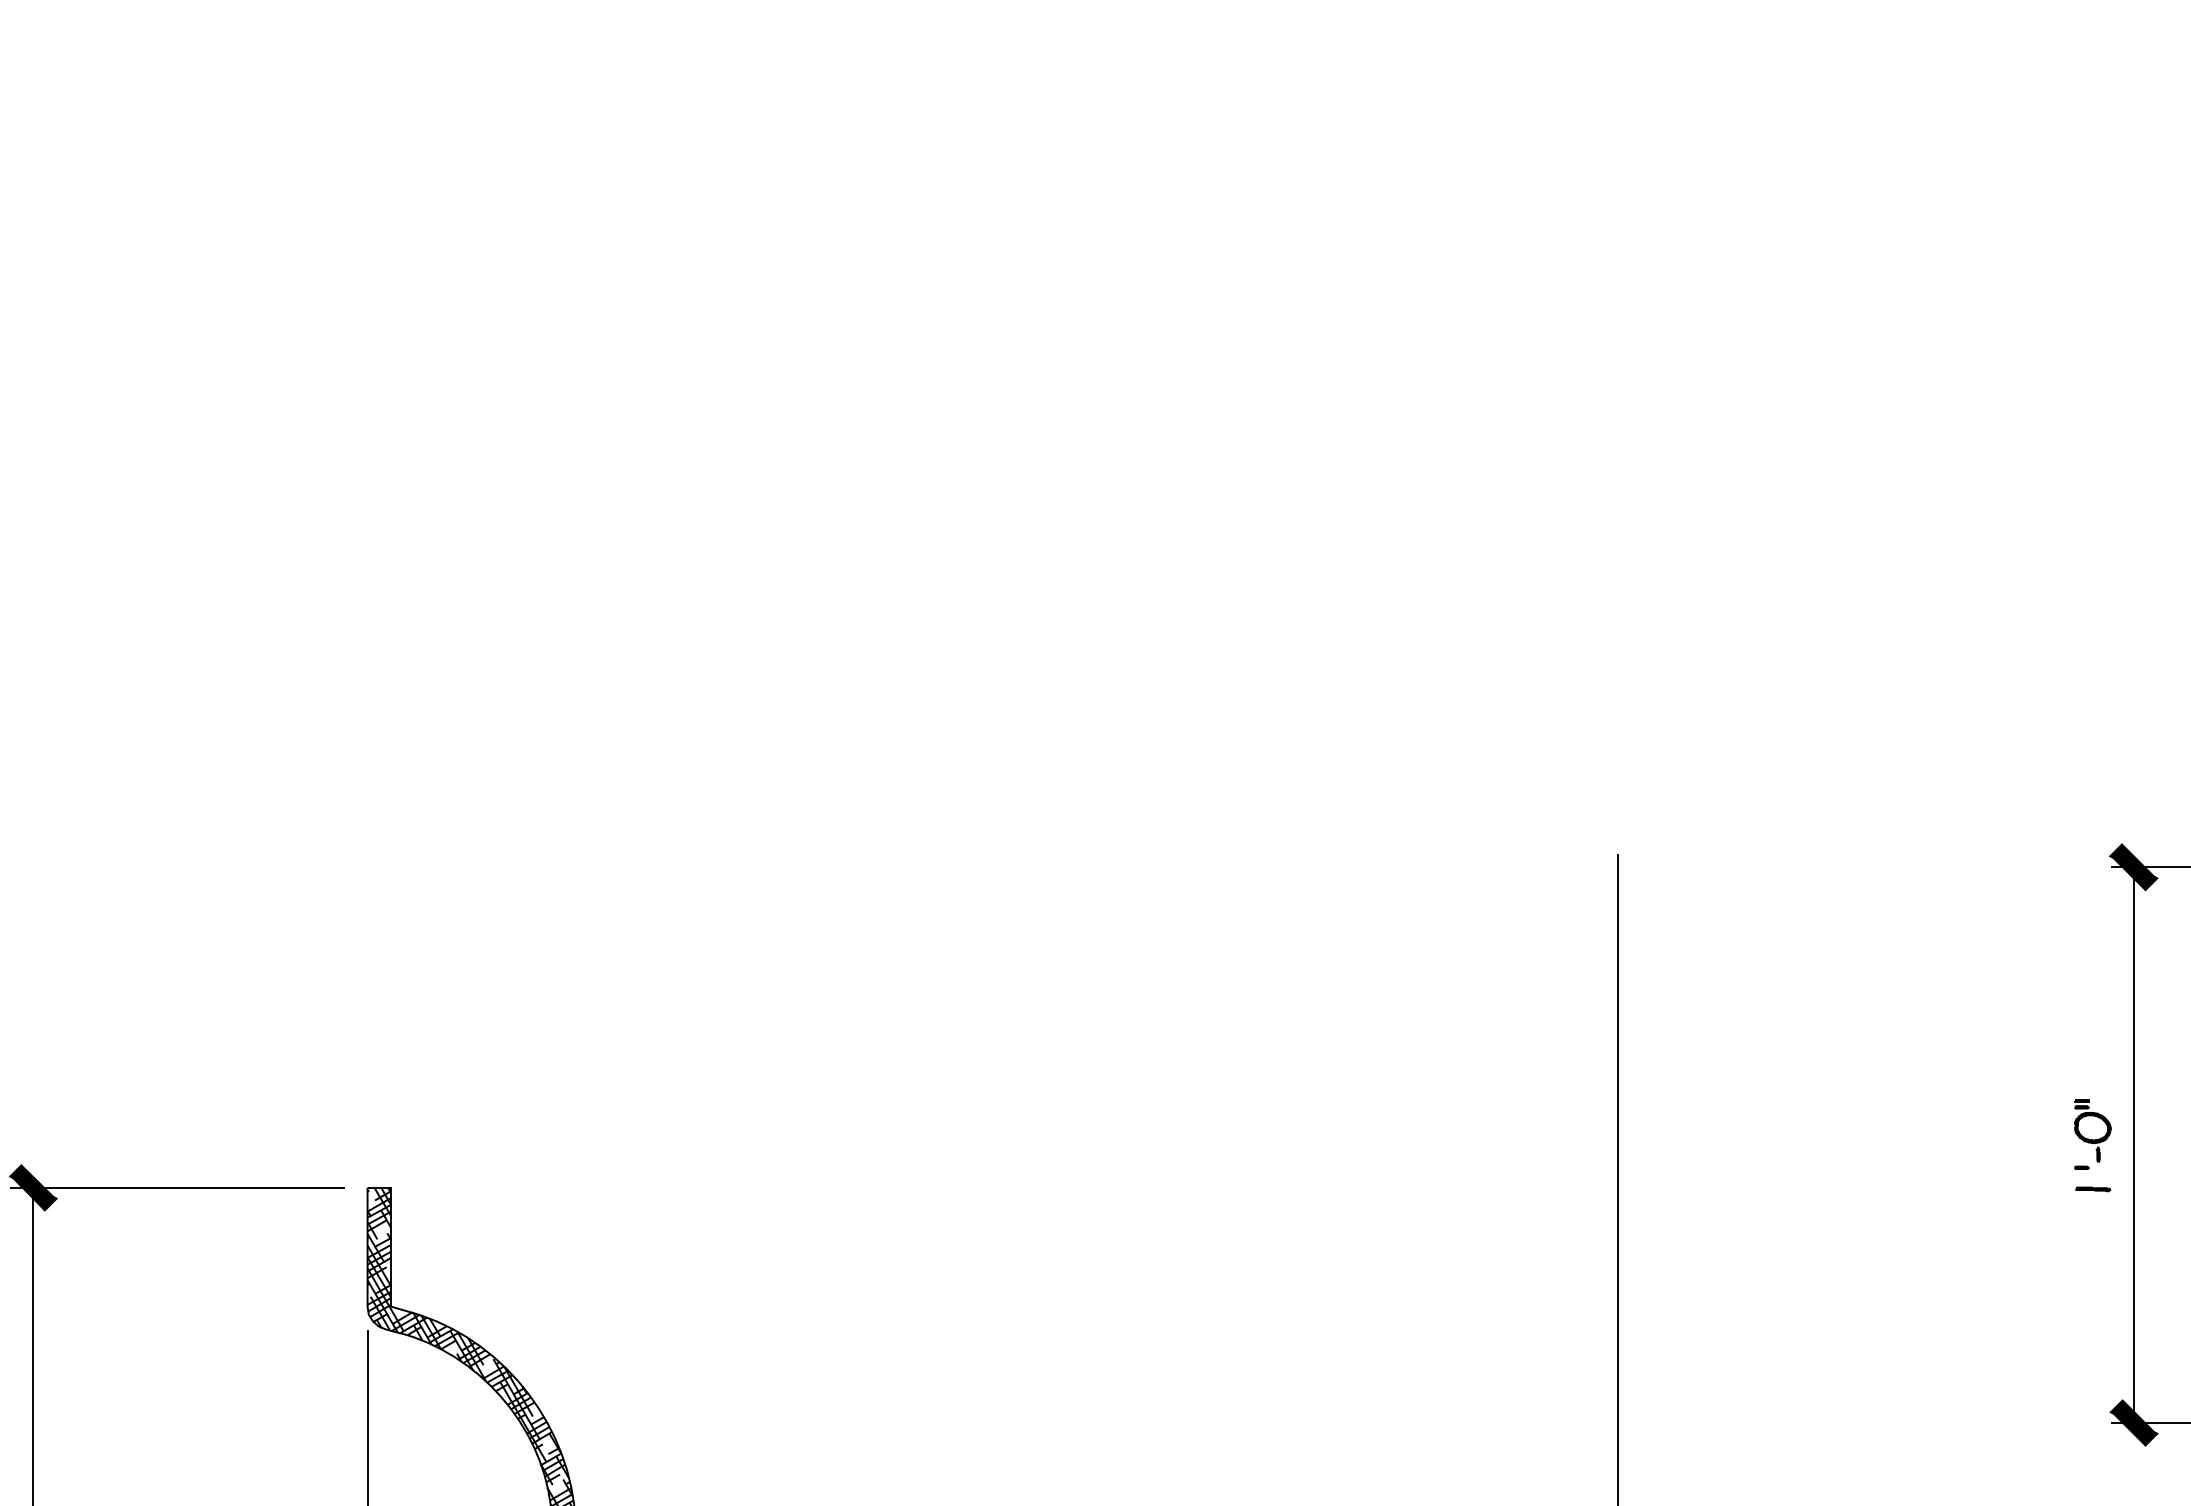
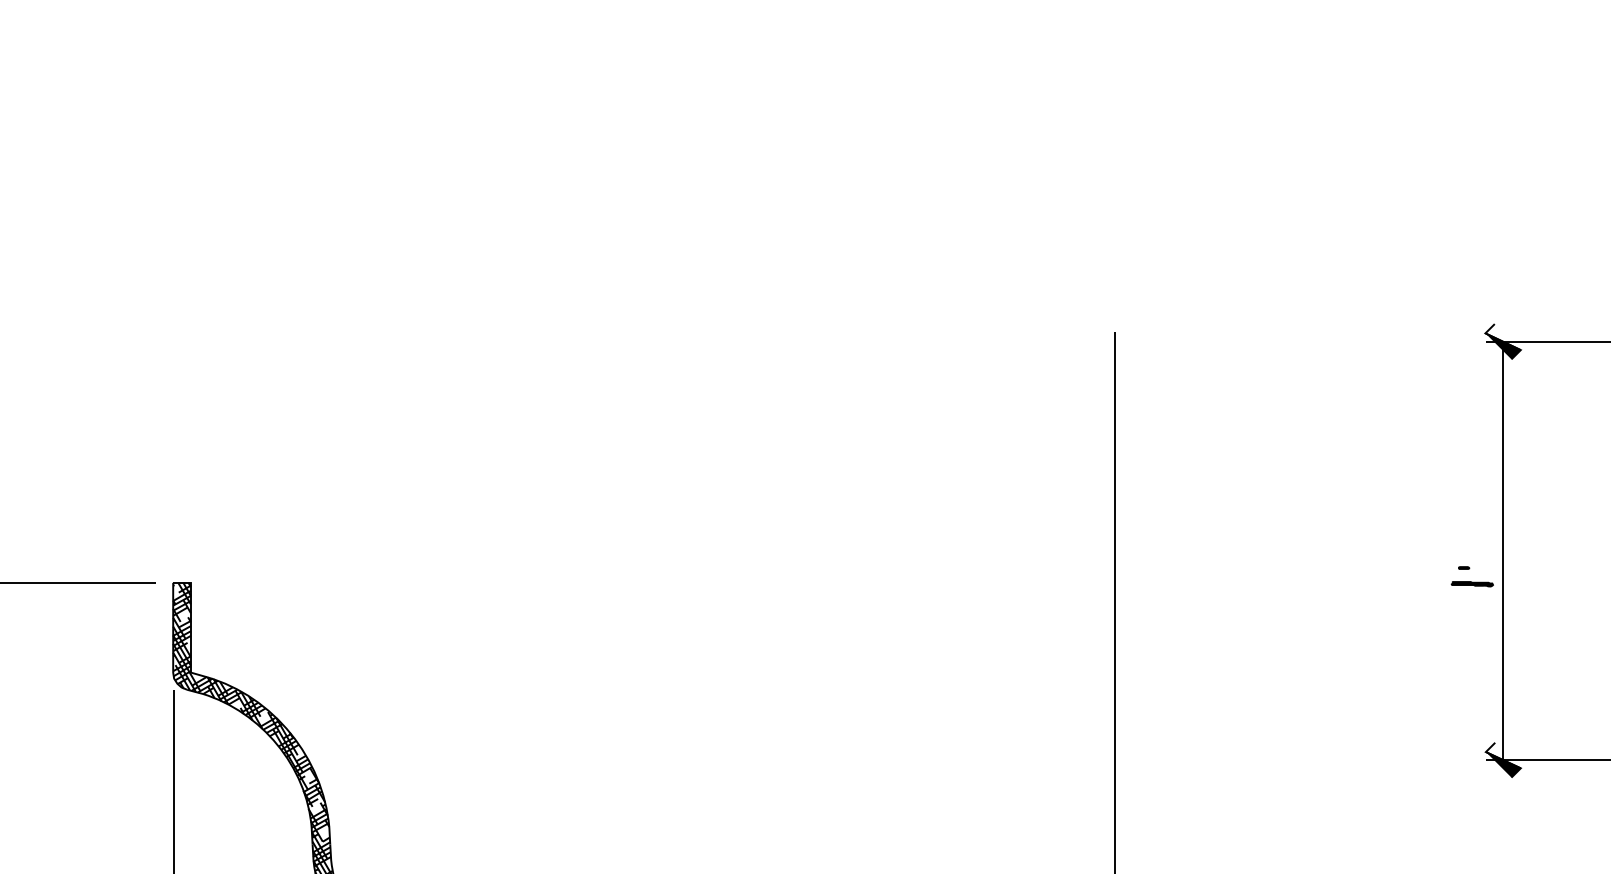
fill: (2133, 860) -> (1502, 336), removed
part: (2092, 1130) -> (1472, 539), removed
part: (2093, 1189) -> (1472, 584), size x1.6
fill: (2133, 1416) -> (1502, 755), removed

